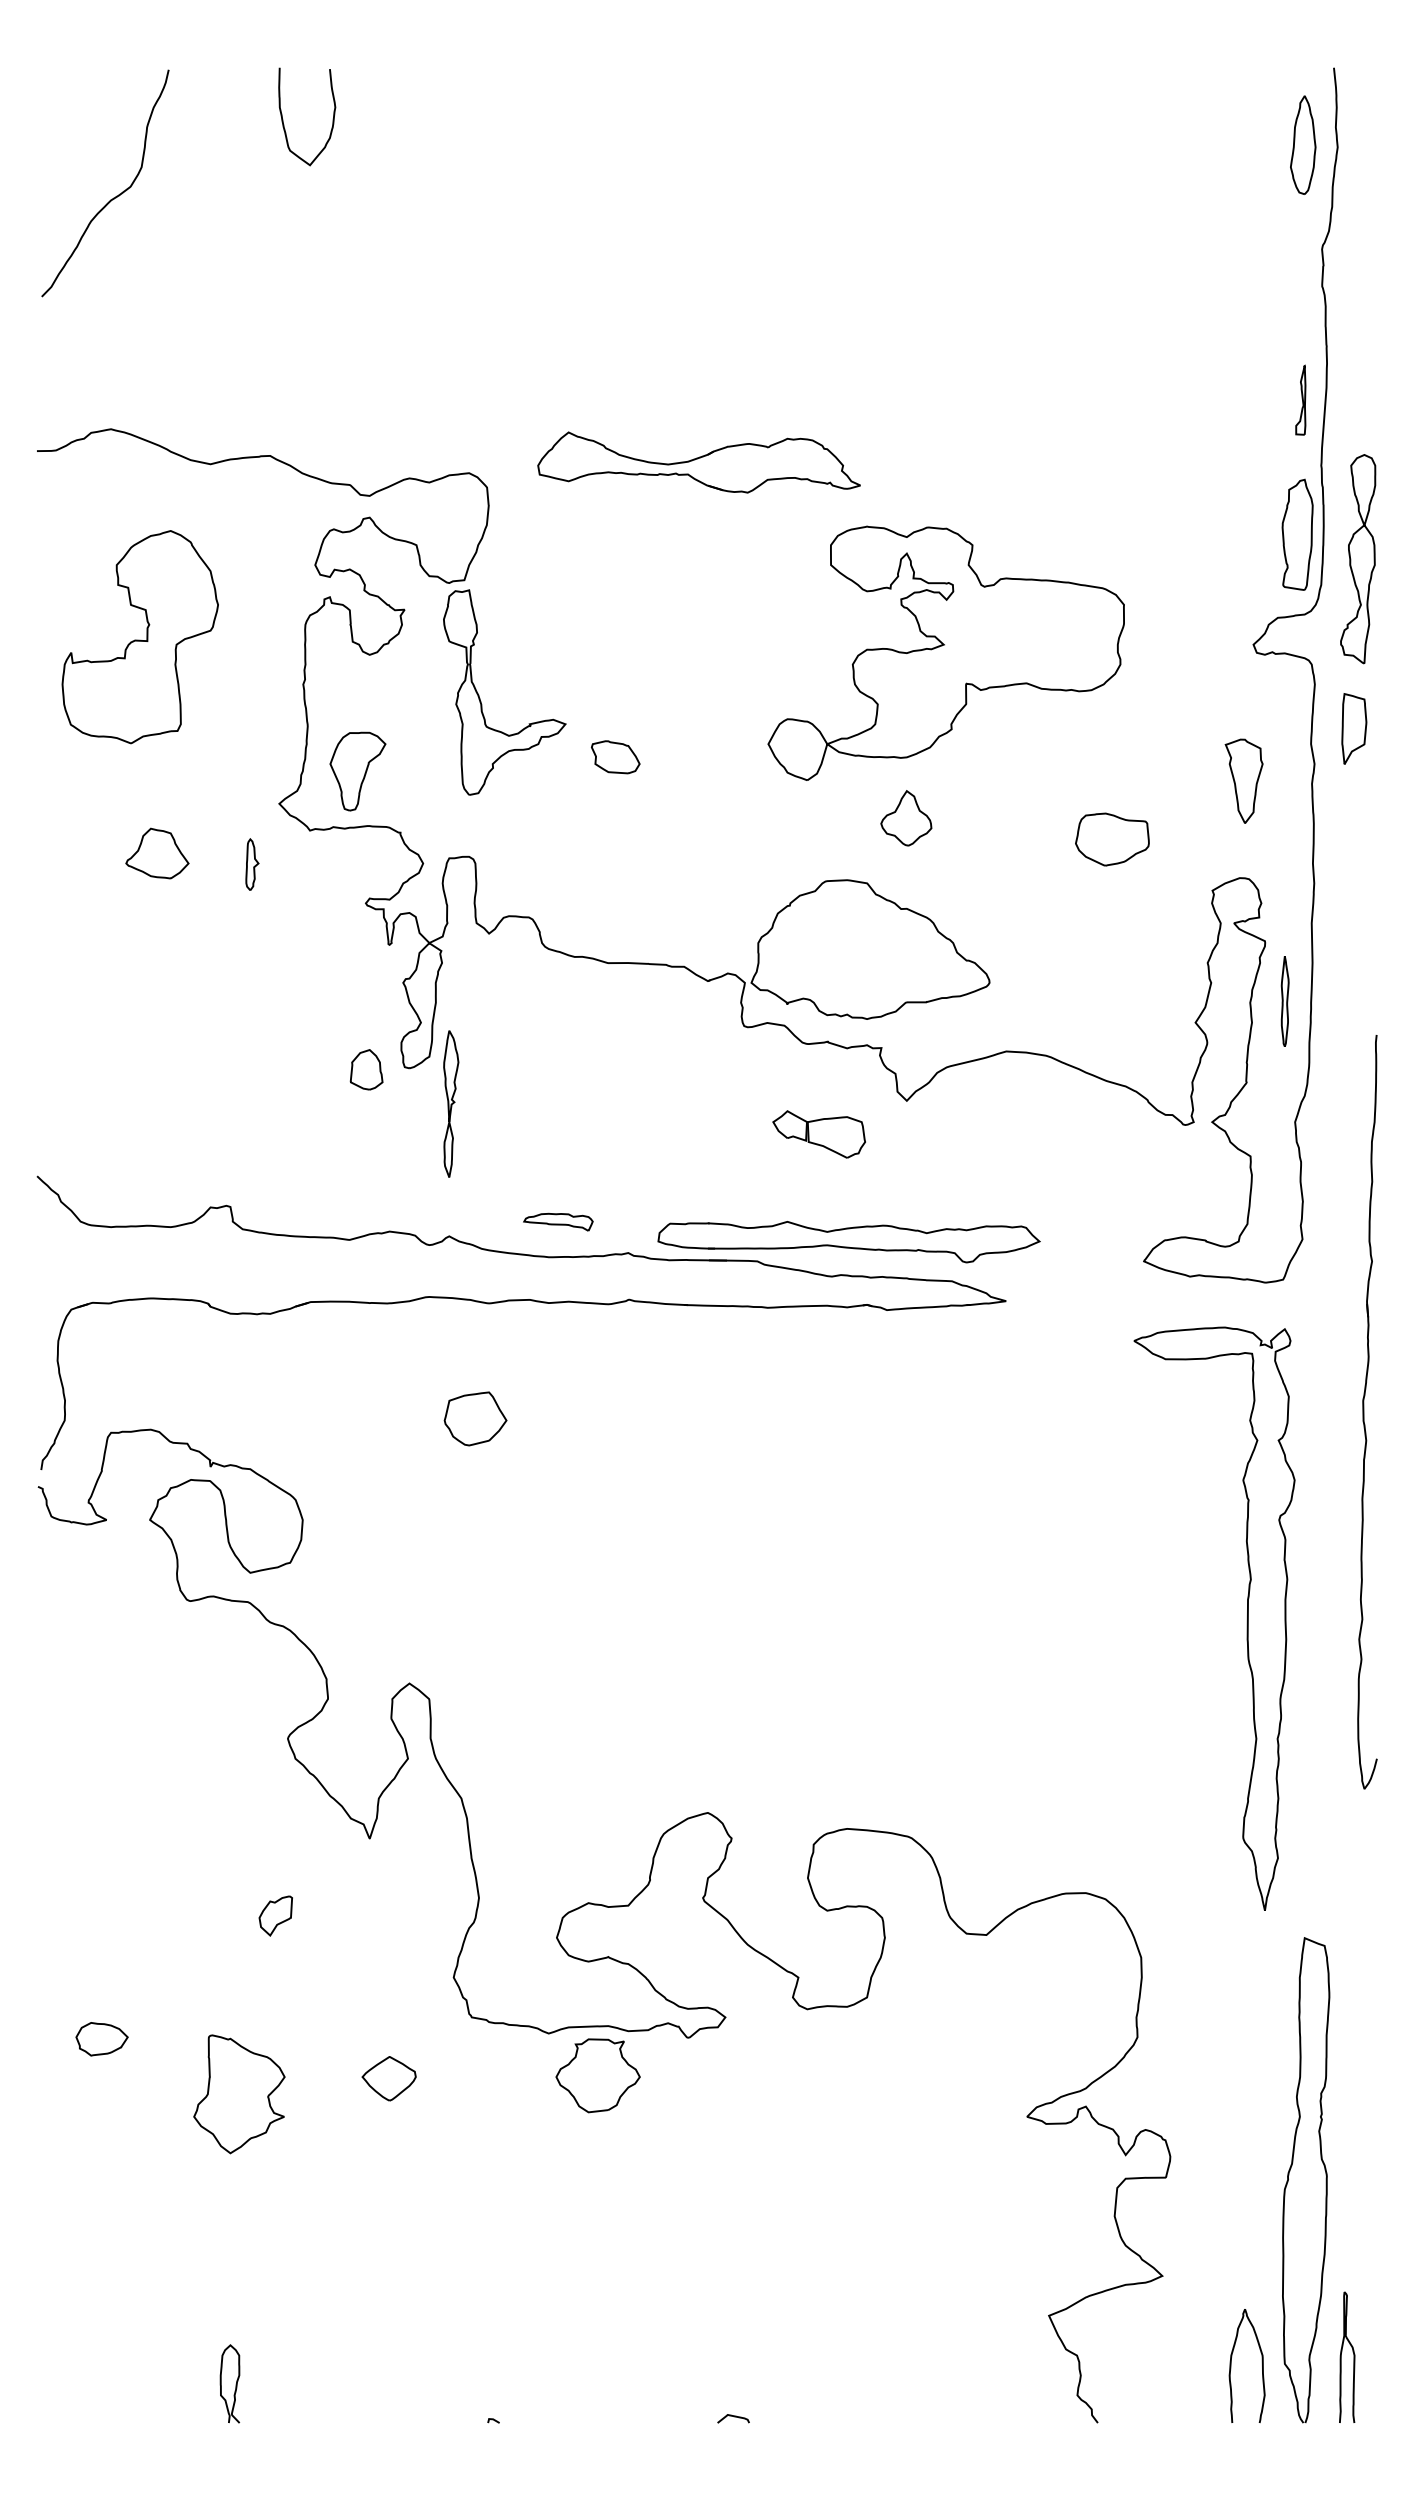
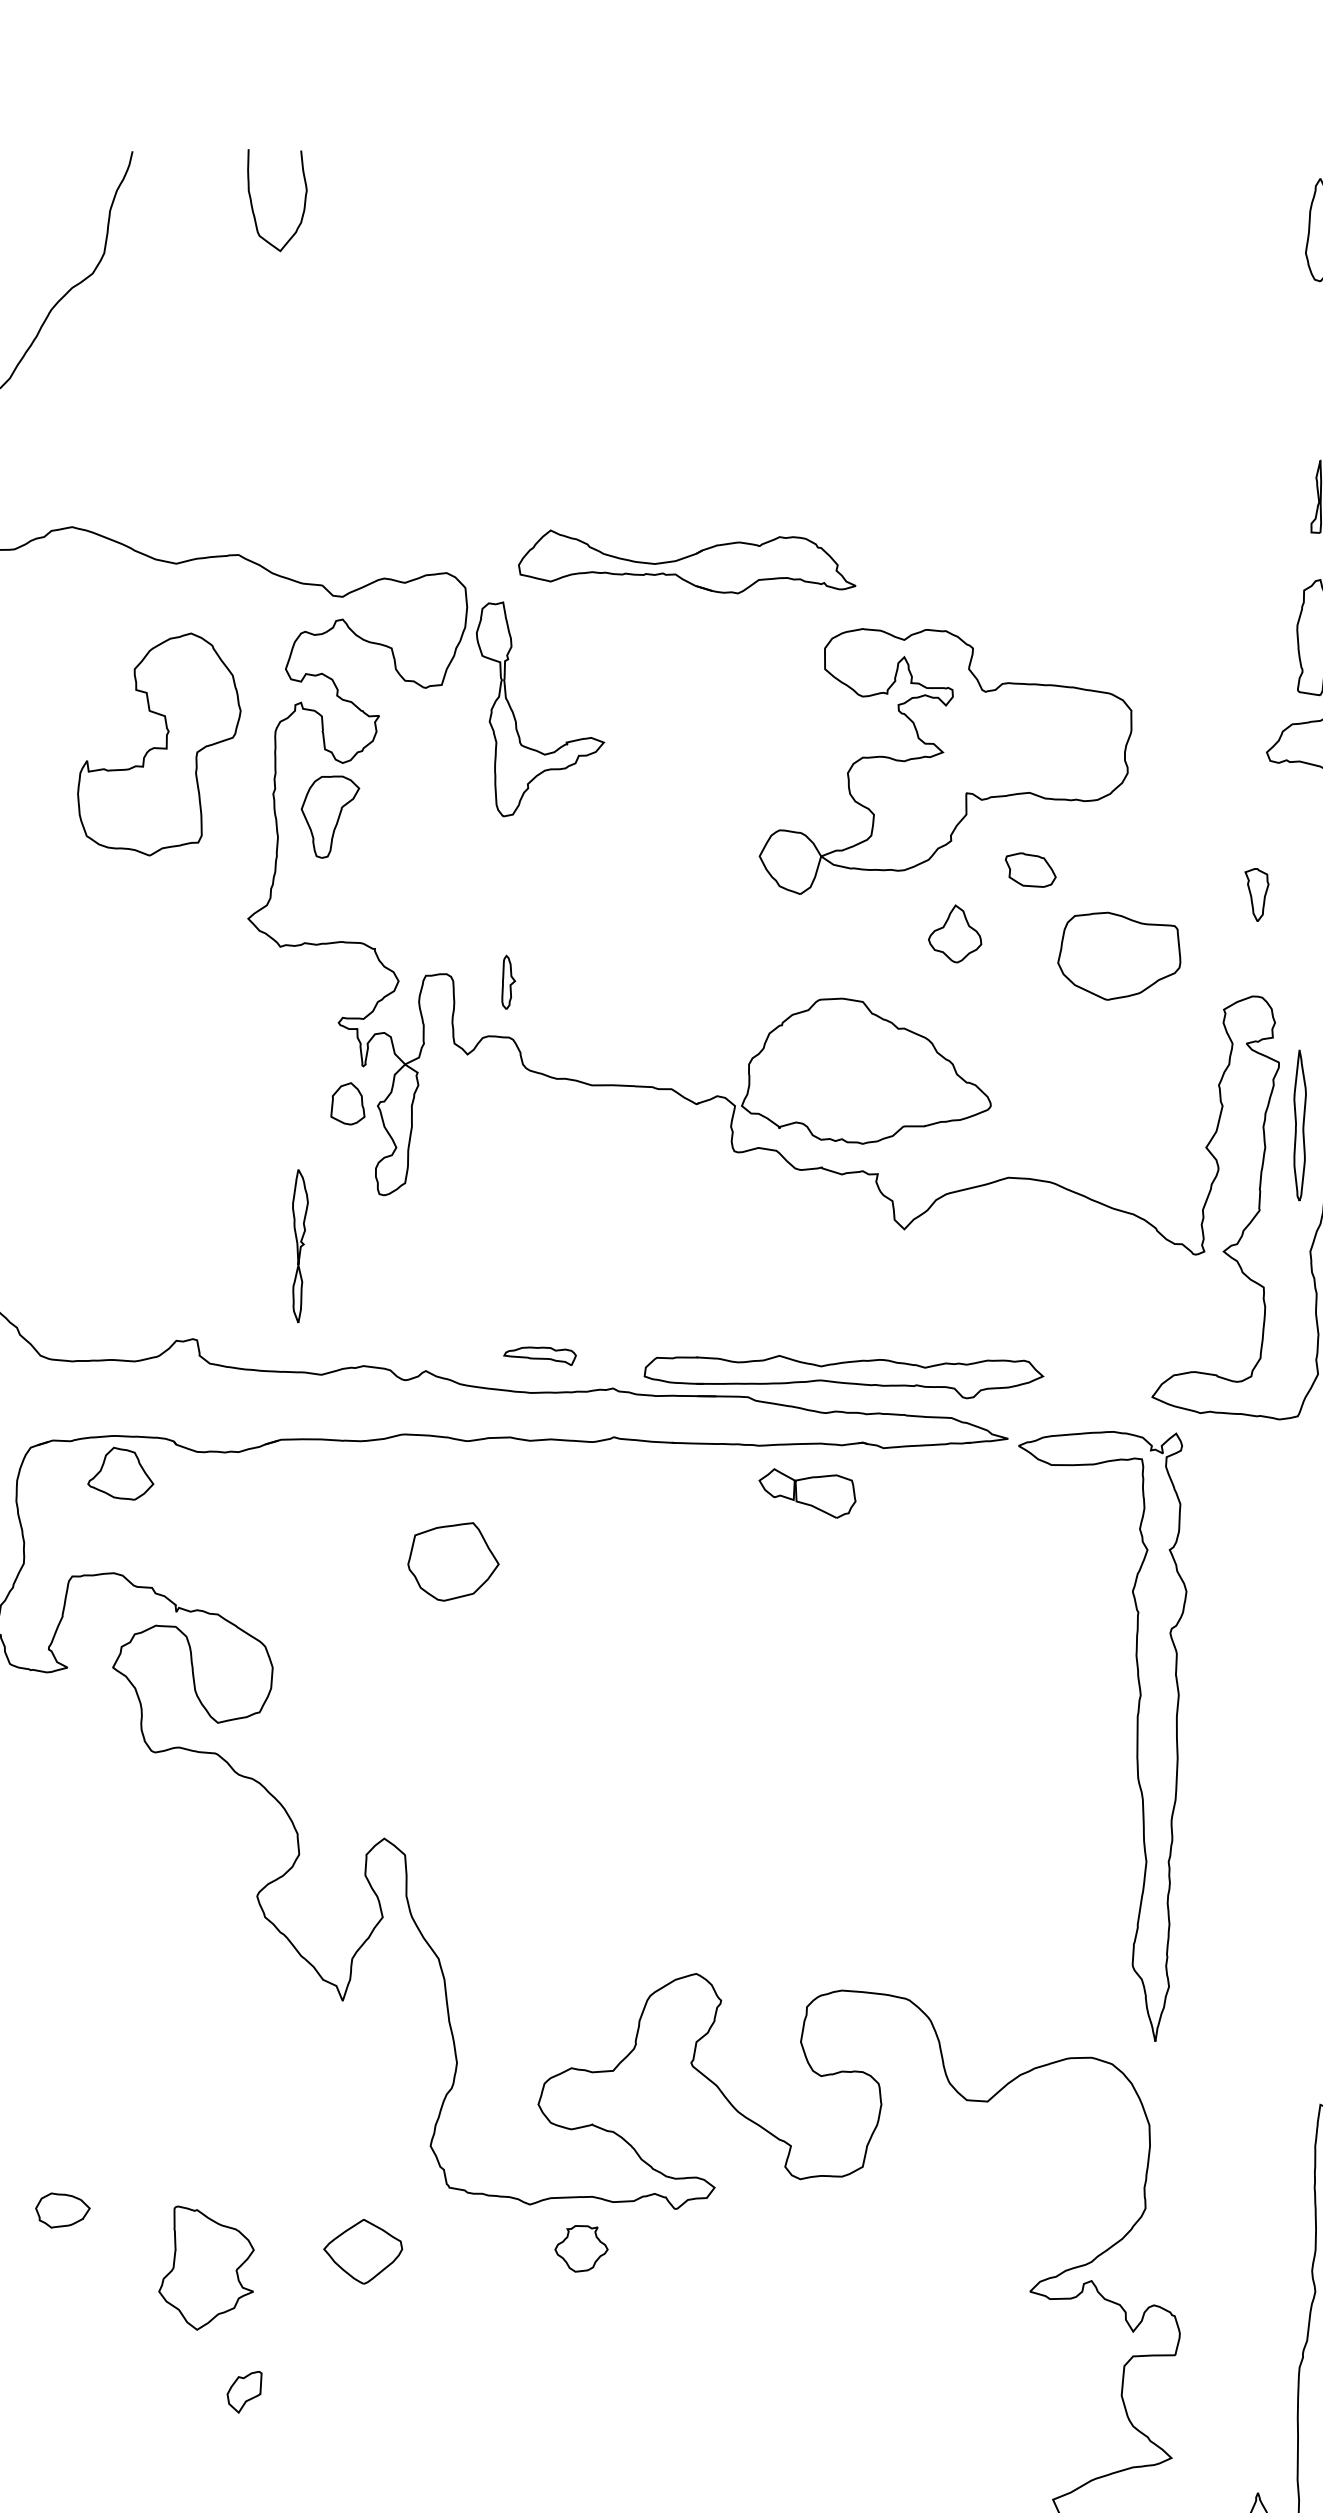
part: (139, 637) -> (158, 744), moved
part: (481, 701) -> (516, 718), moved
part: (615, 757) -> (1030, 870), moved
part: (357, 771) -> (329, 817), moved
part: (1243, 780) -> (1256, 894), size x0.6
part: (906, 818) -> (955, 934), moved
part: (1112, 839) -> (1119, 956), size x1.6
part: (157, 853) -> (120, 1473), moved
part: (252, 864) -> (508, 982), moved
part: (1284, 1001) -> (1299, 1125), size x1.6
part: (366, 1069) -> (347, 1103), moved
part: (451, 1103) -> (300, 1245), moved
part: (818, 1134) -> (806, 1493), moved
part: (475, 1418) -> (453, 1561), size x1.4
part: (1246, 1620) -> (1136, 1738), moved
part: (275, 1915) -> (244, 2391), moved
part: (597, 2075) -> (580, 2248), size x0.6
part: (388, 2078) -> (362, 2251), size x1.4

